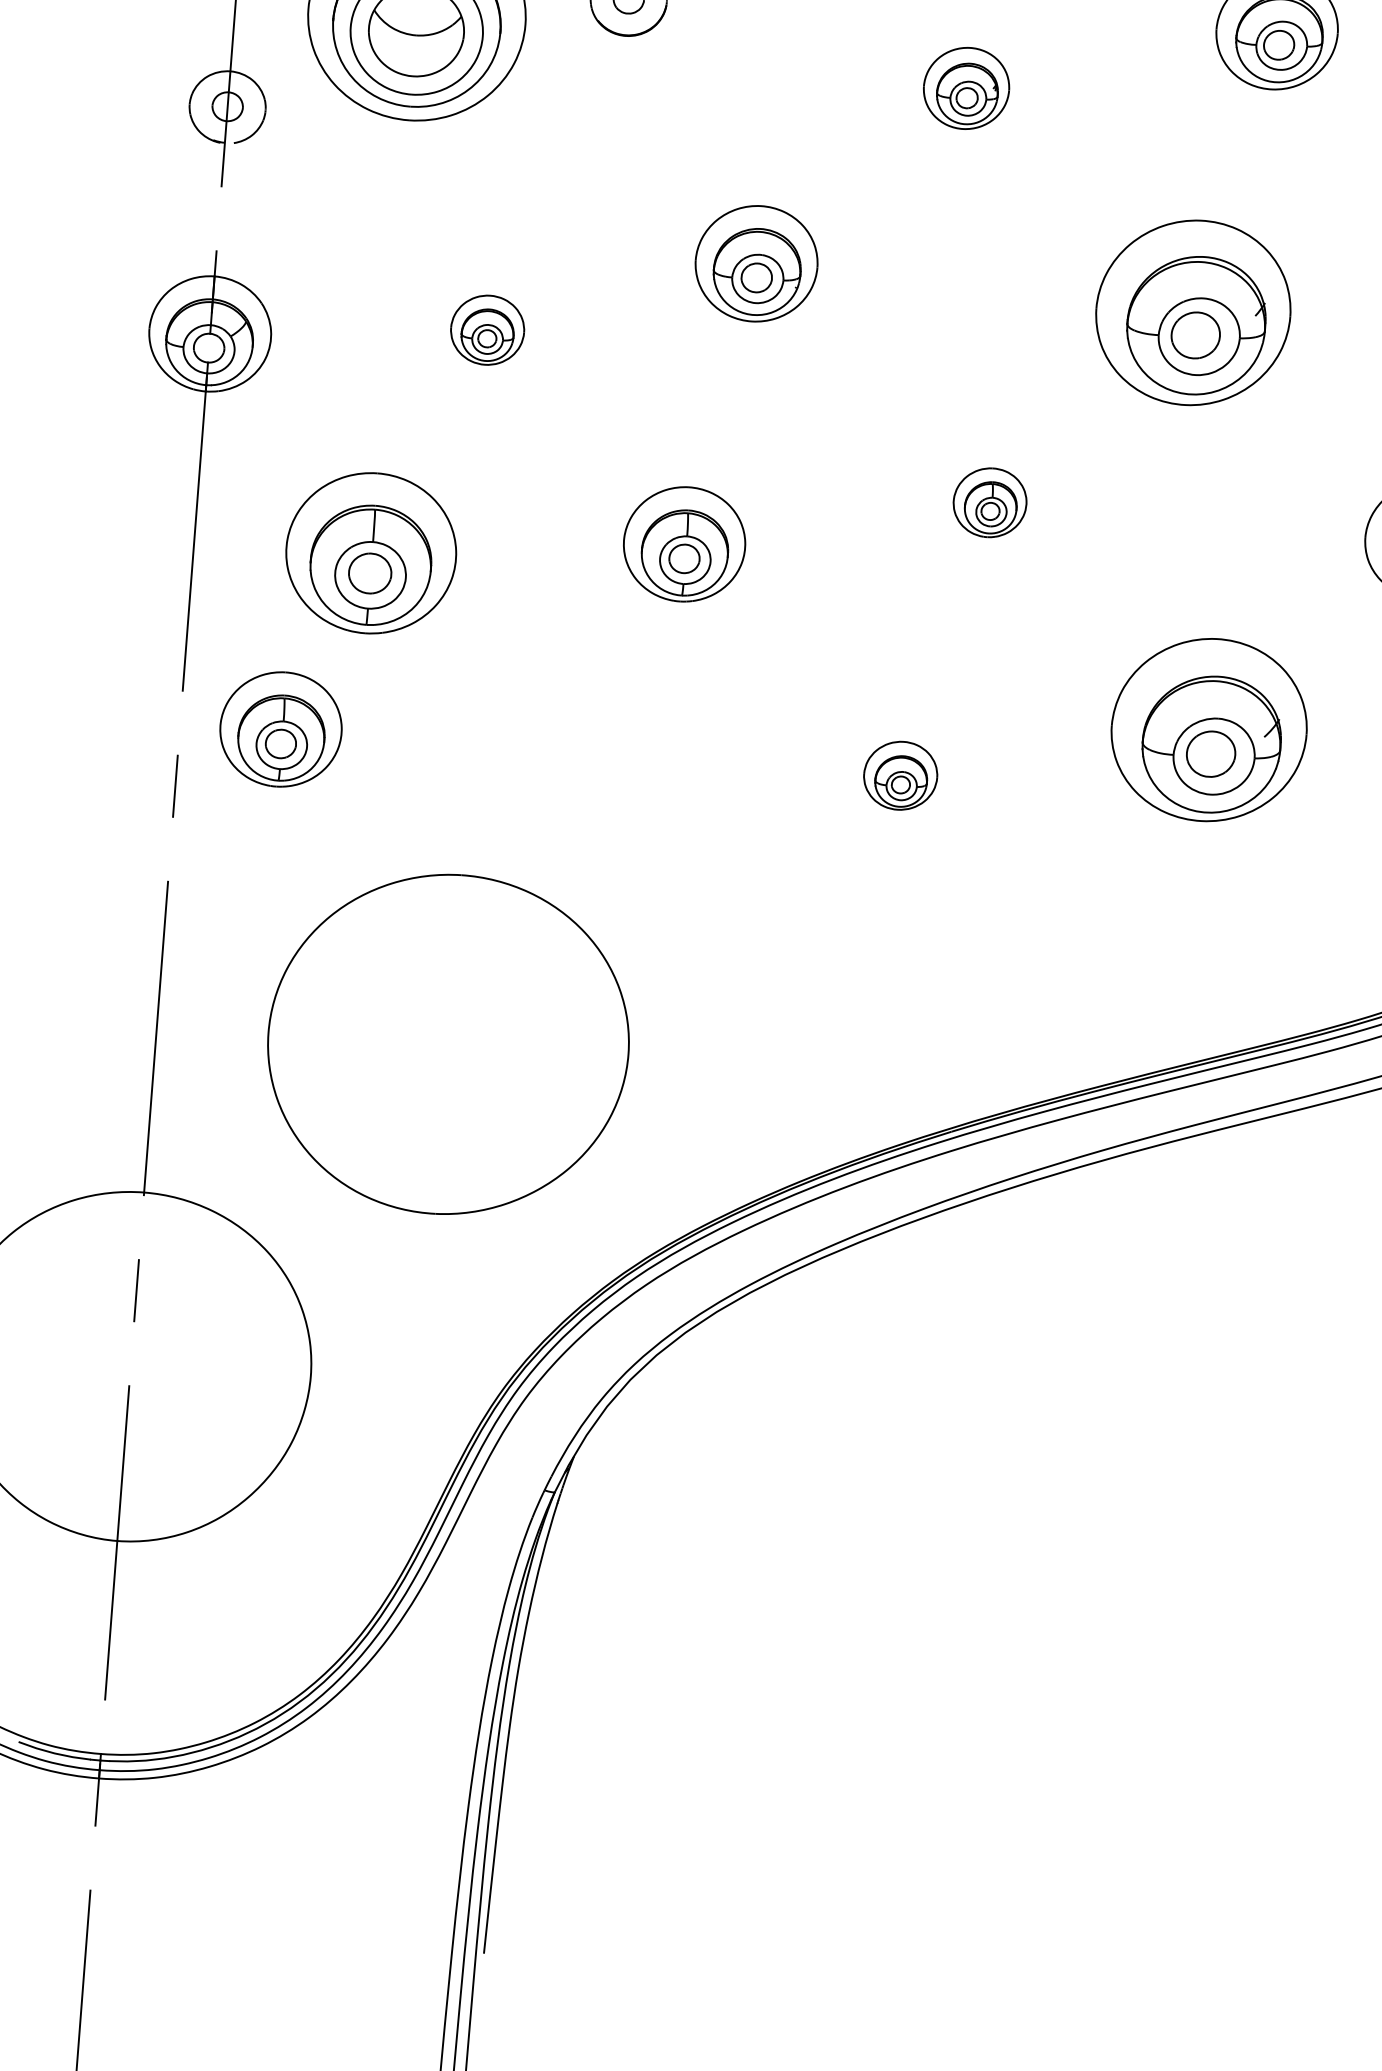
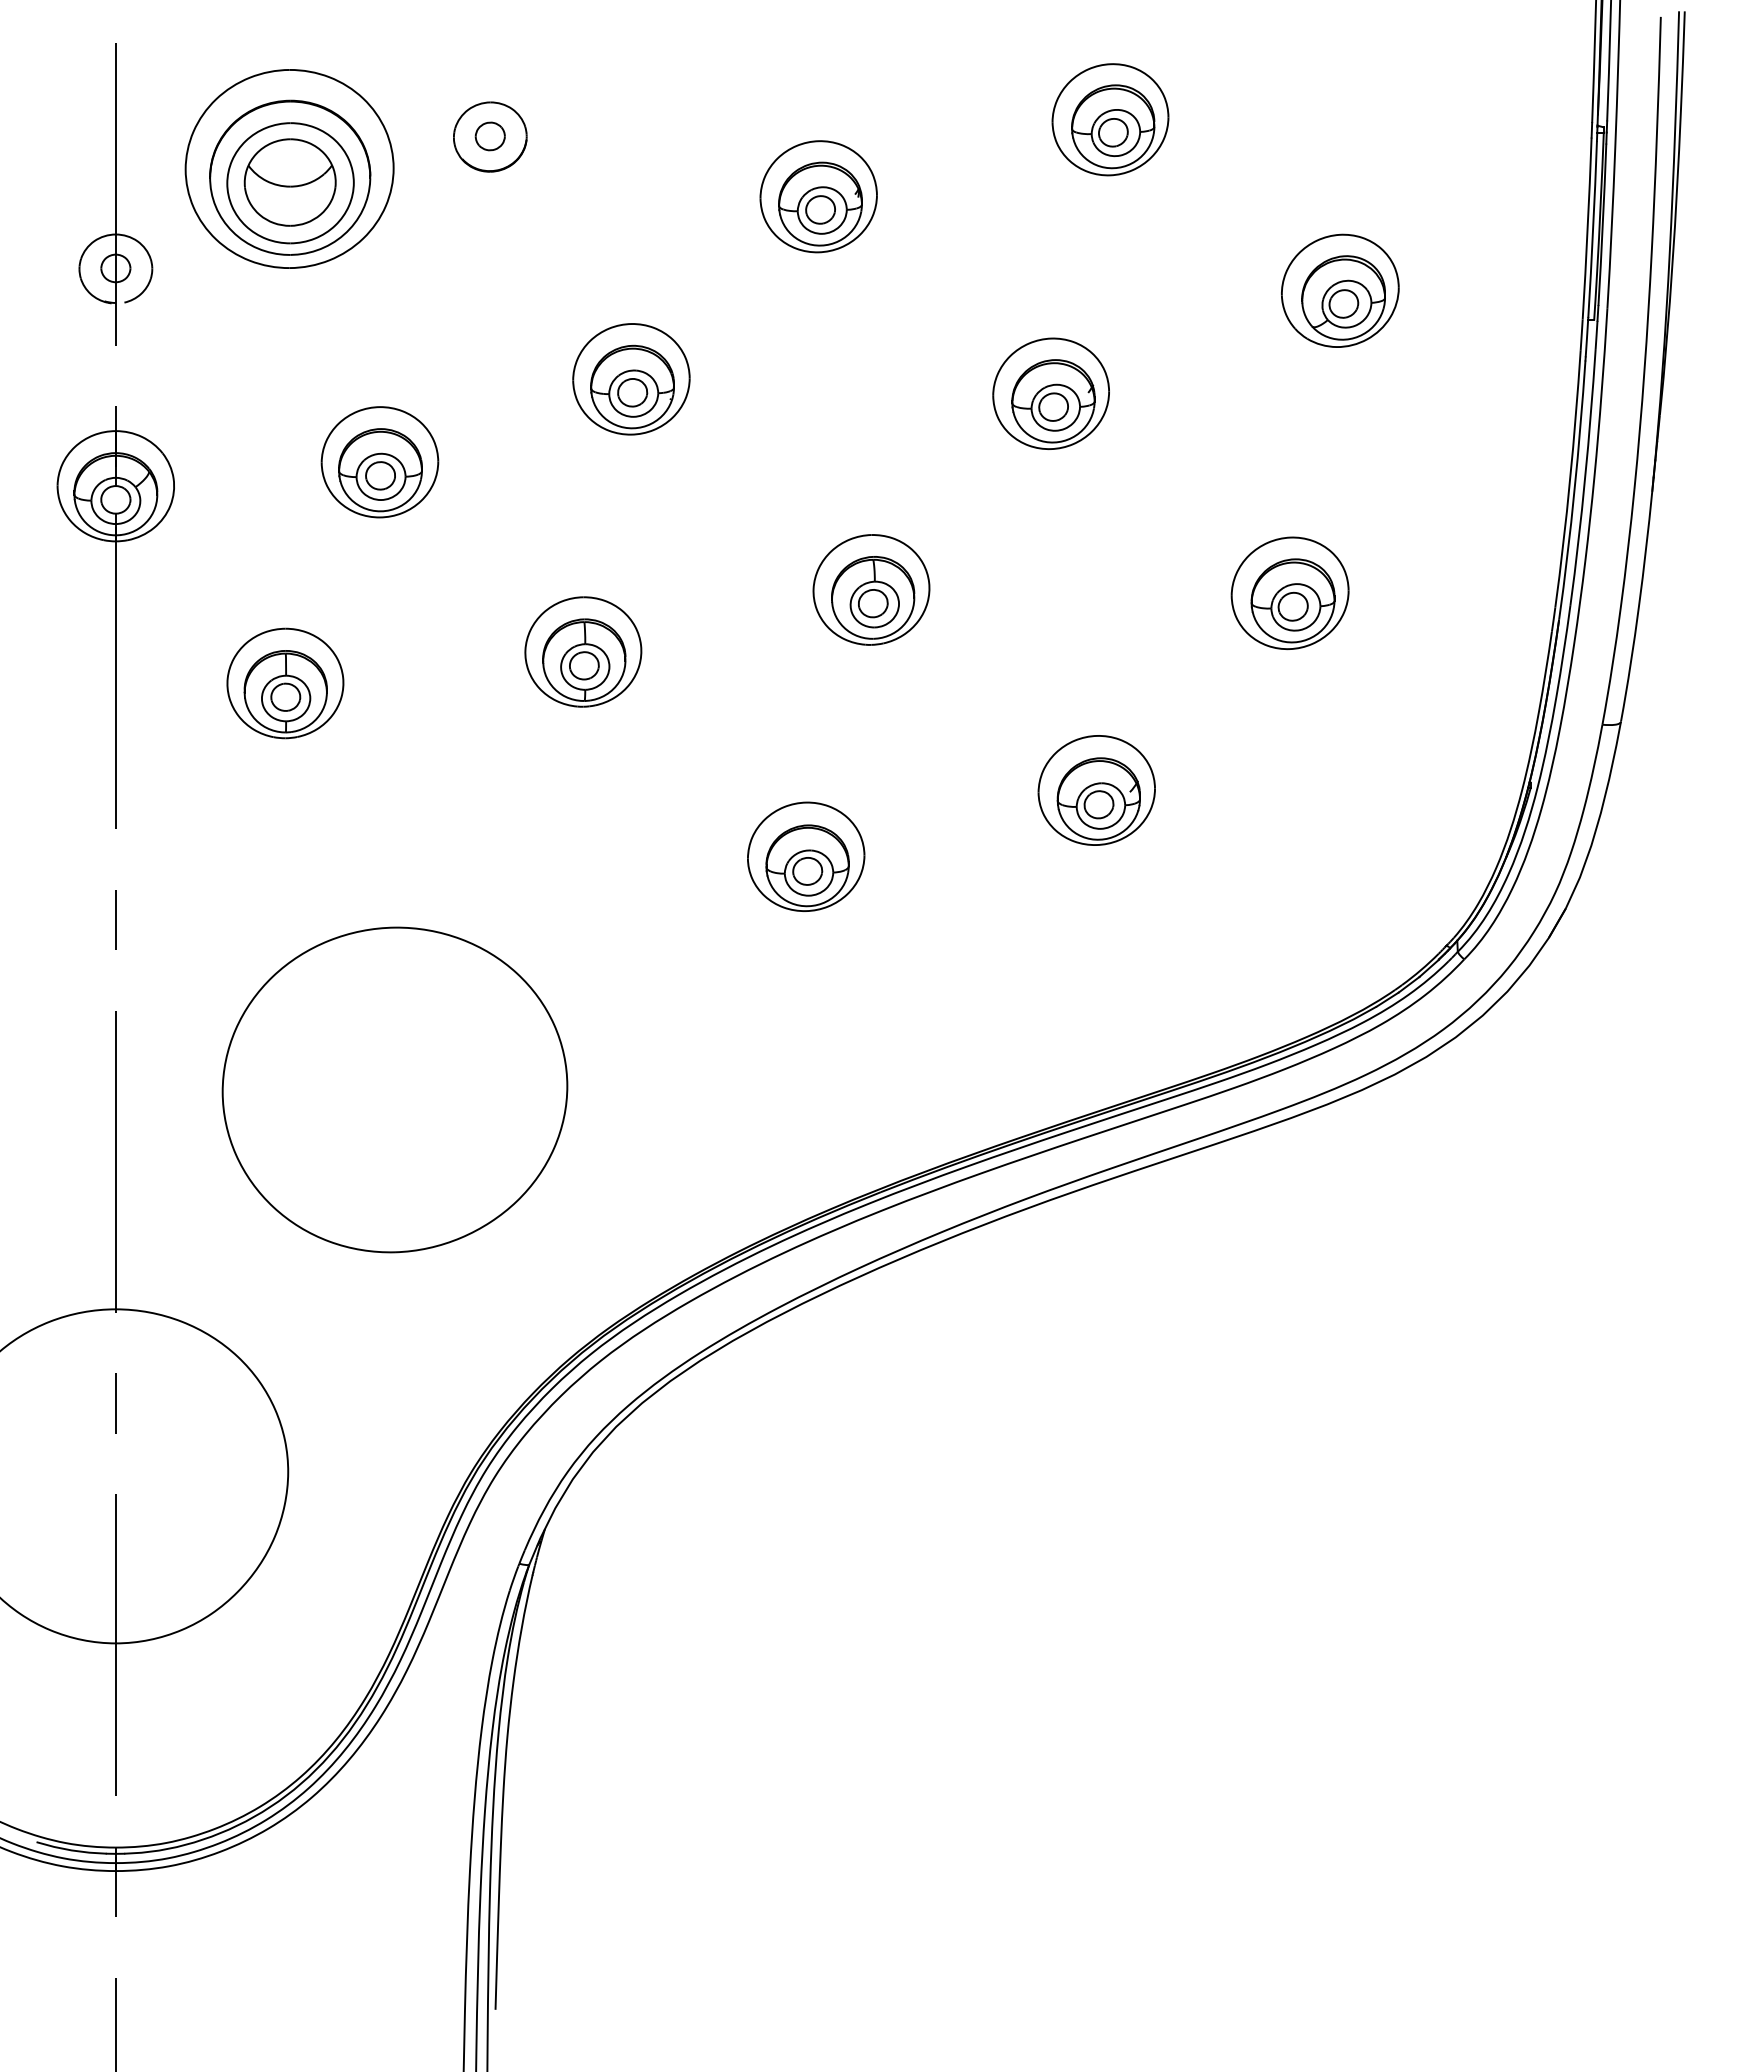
part: (966, 88) -> (818, 196), size x1.43
part: (1192, 312) -> (1050, 393), size x0.62
part: (487, 330) -> (379, 462), size x1.67
part: (990, 502) -> (871, 589), size x1.67
part: (371, 553) -> (285, 683), size x0.71
part: (281, 728) -> (212, 857), removed
part: (1208, 730) -> (1096, 790), size x0.62
part: (900, 775) -> (806, 856), size x1.67
part: (447, 1044) -> (394, 1089), moved

